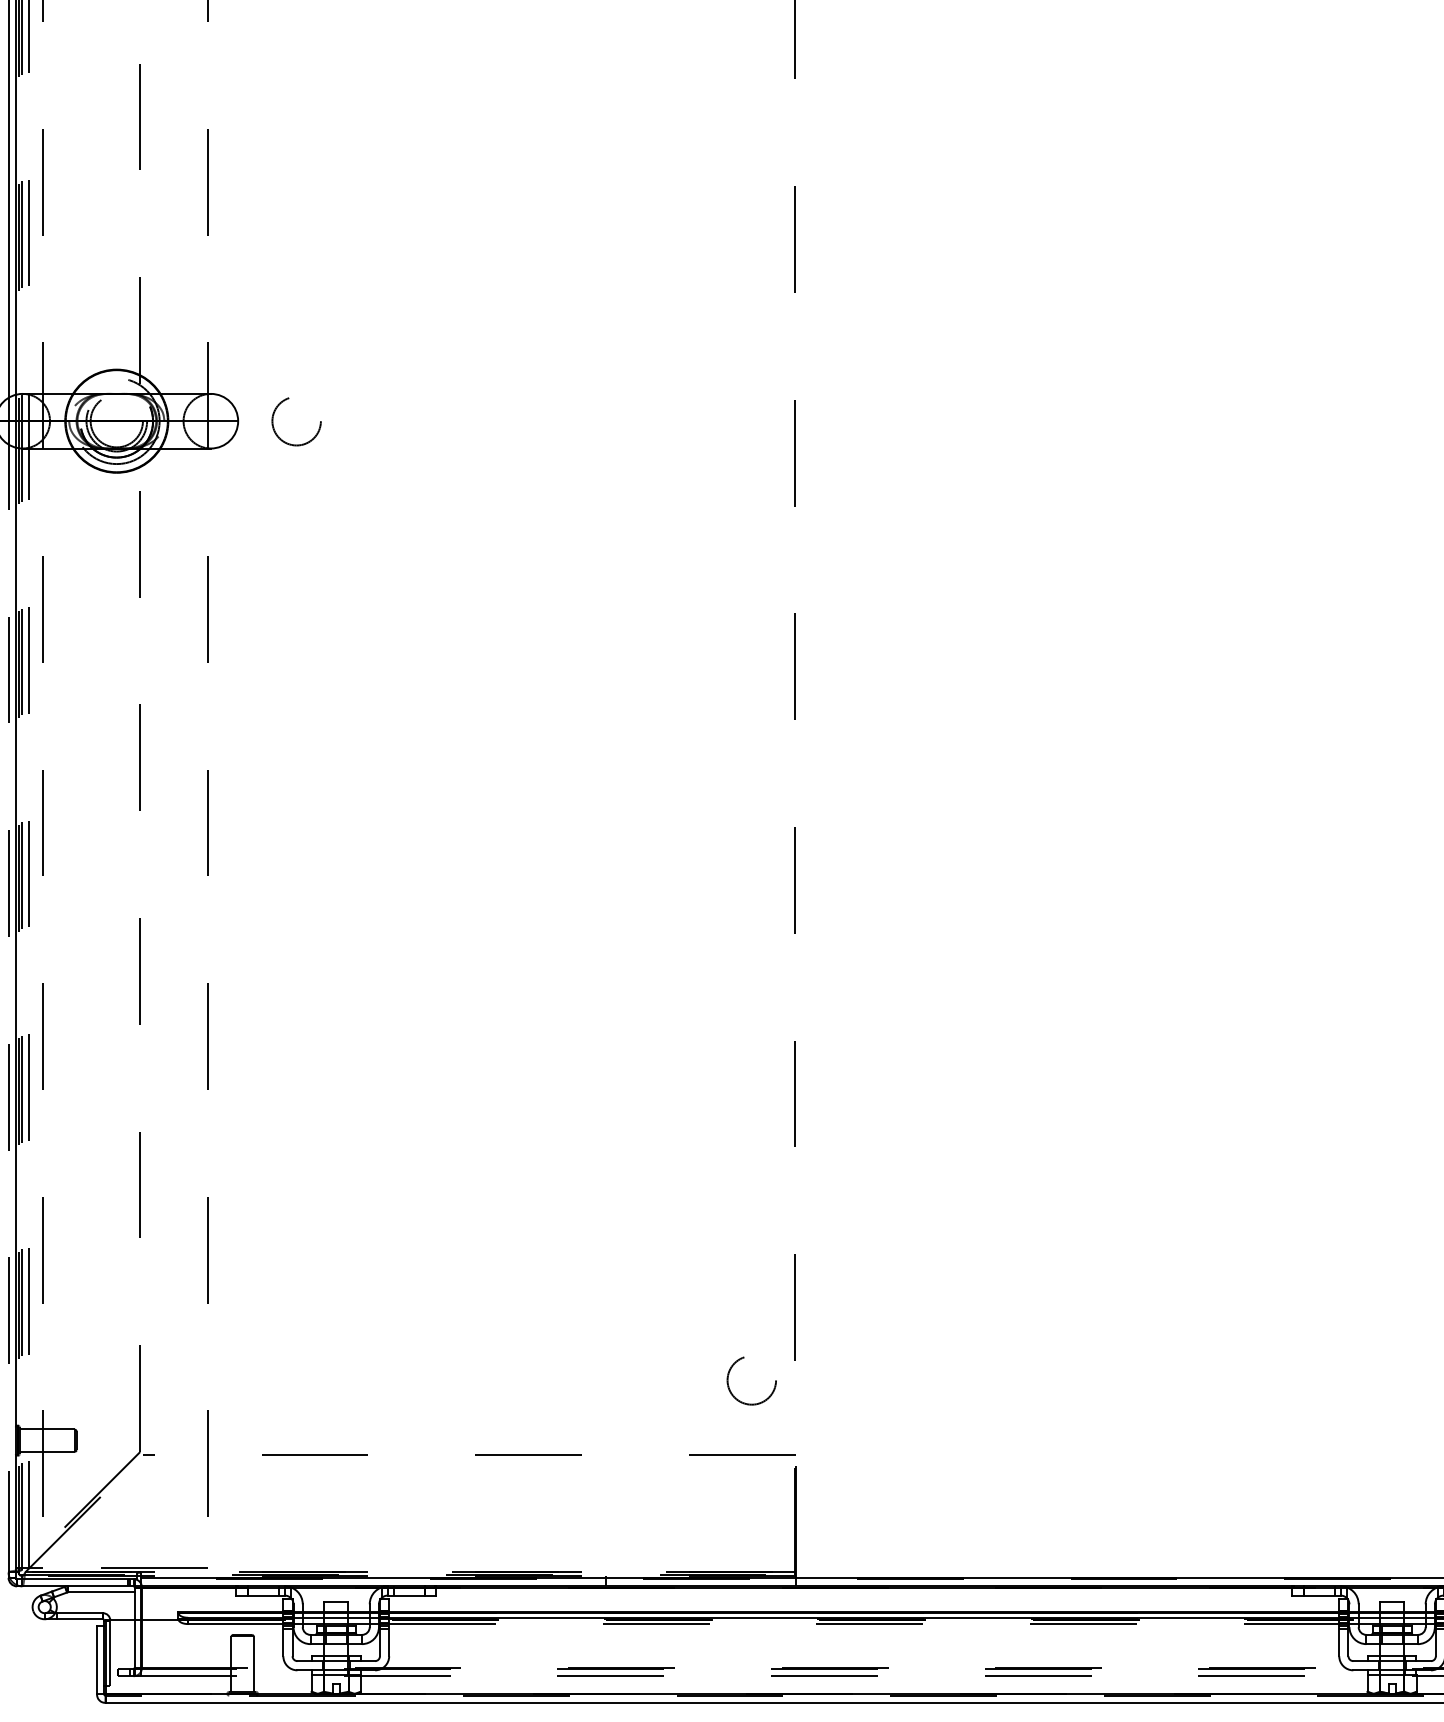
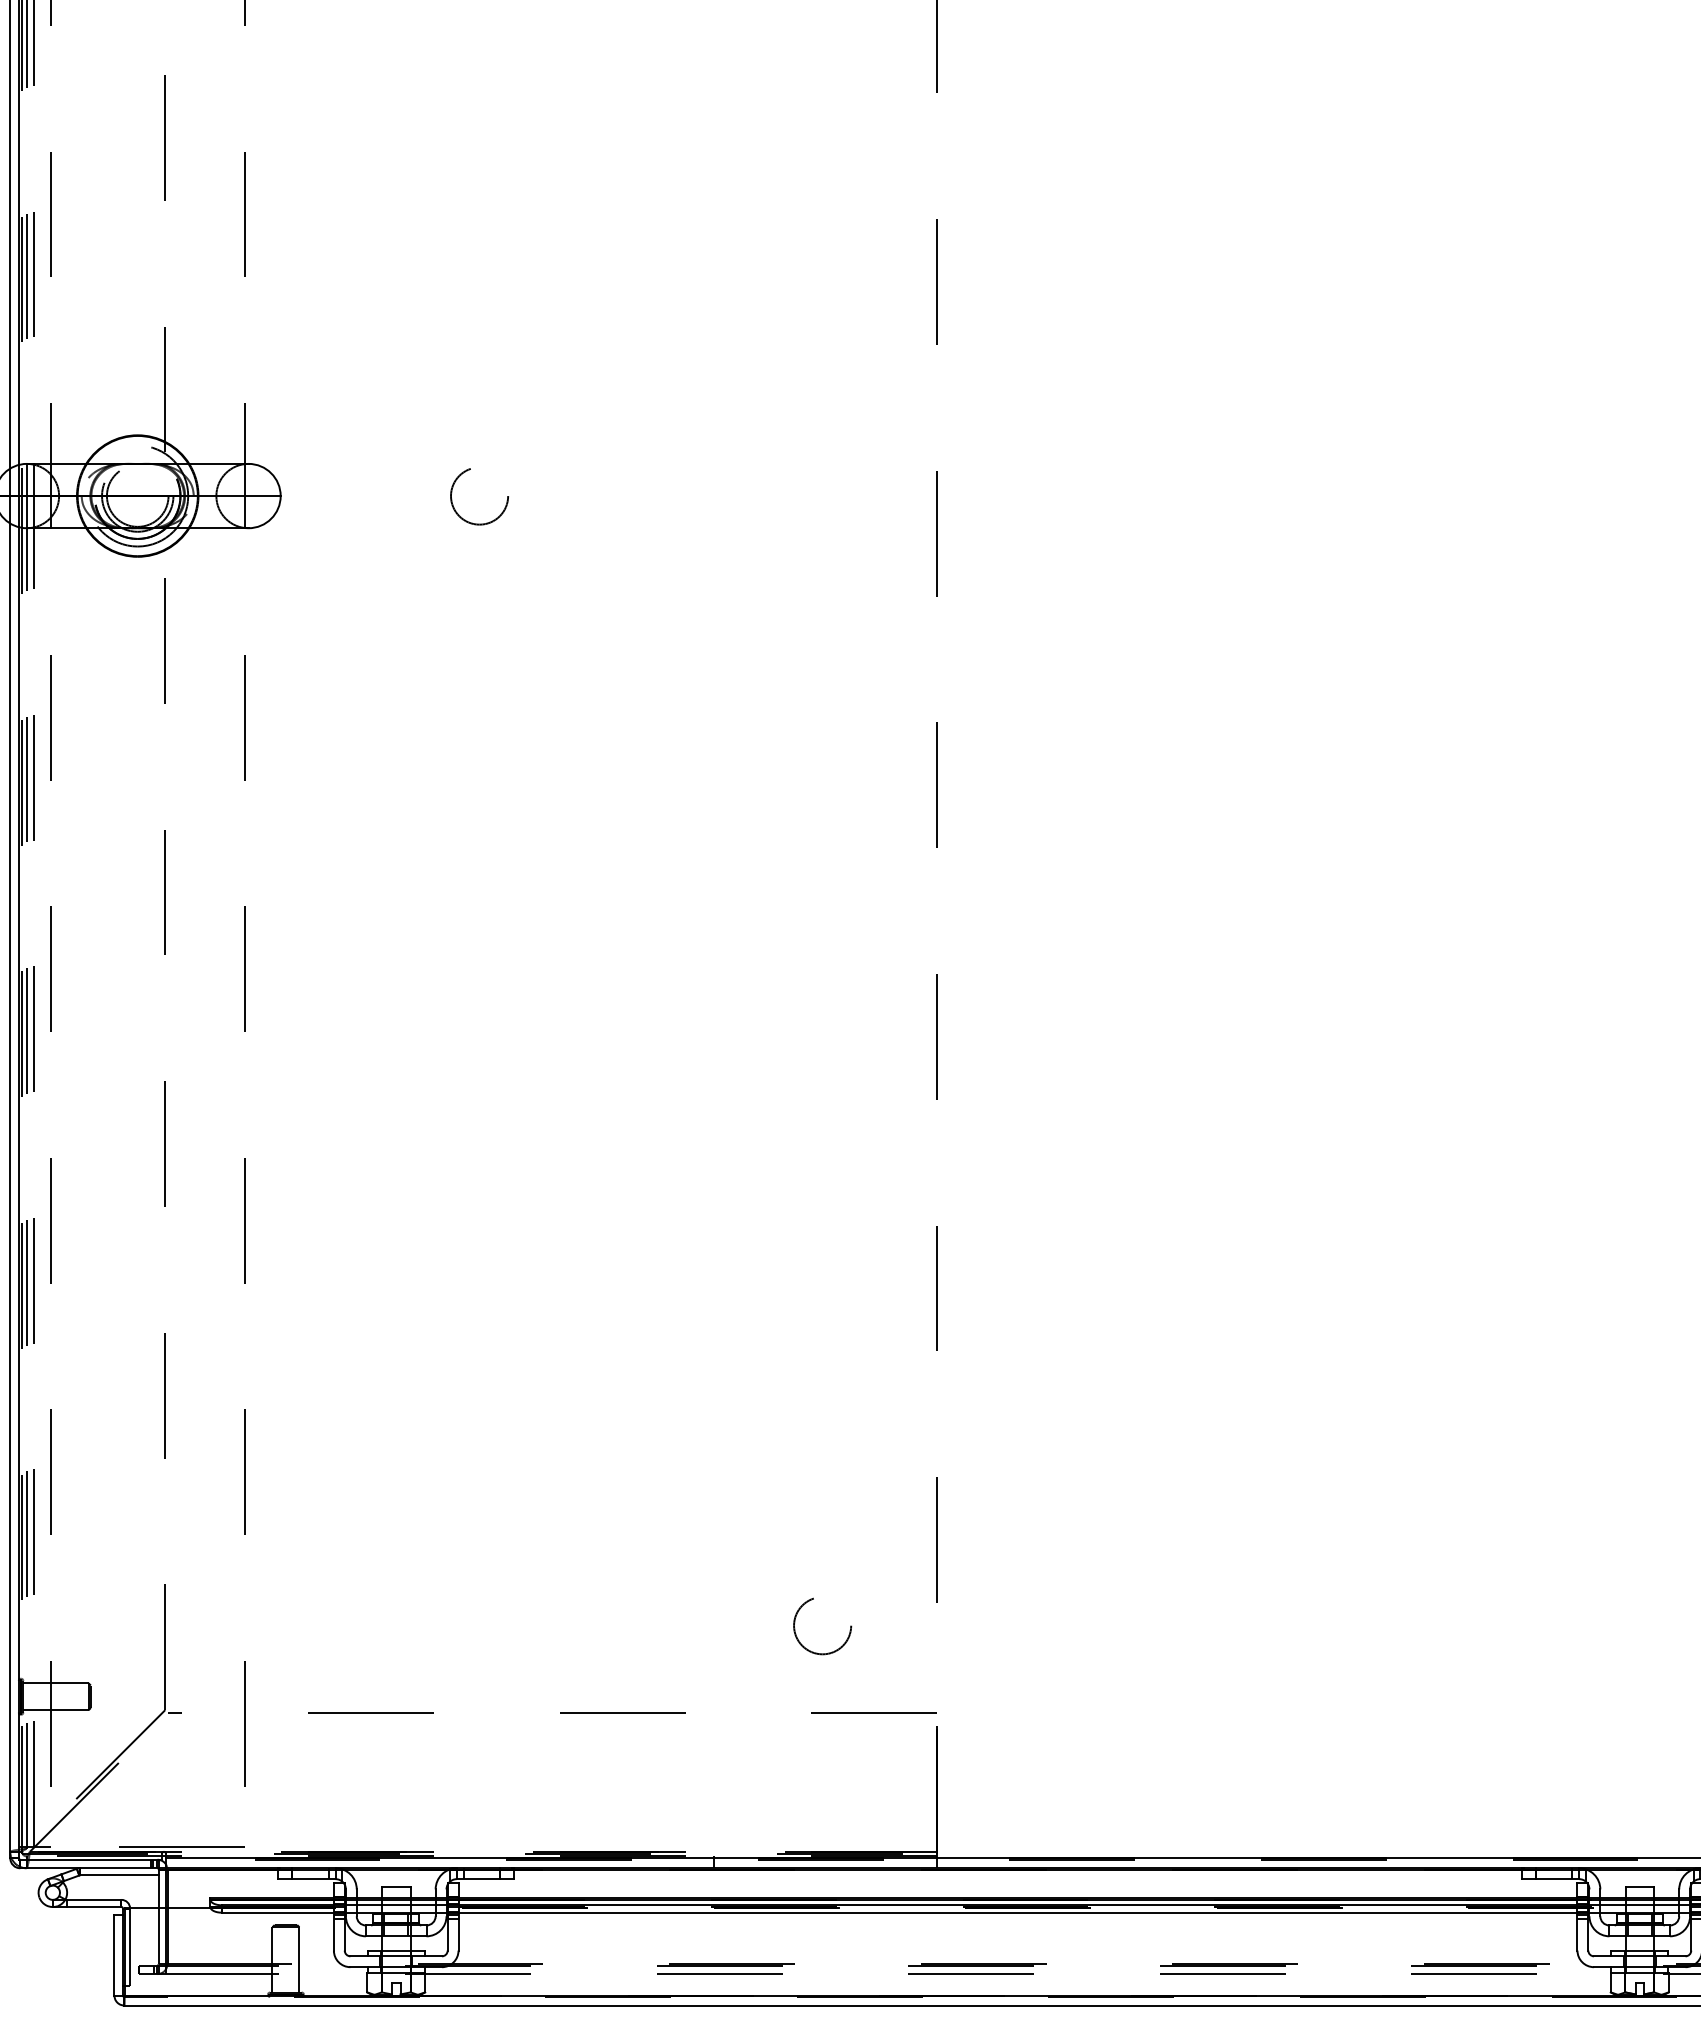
circle: (296, 421) -> (479, 496), moved
line: (8, 1010) -> (10, 1190), dashed -> solid
circle: (751, 1381) -> (822, 1626), moved
line: (864, 1623) -> (1018, 1912), dashed -> solid

